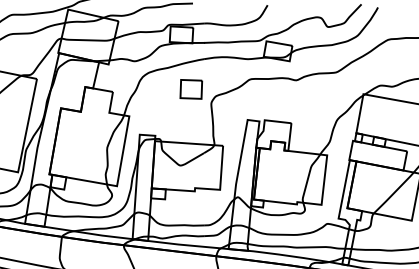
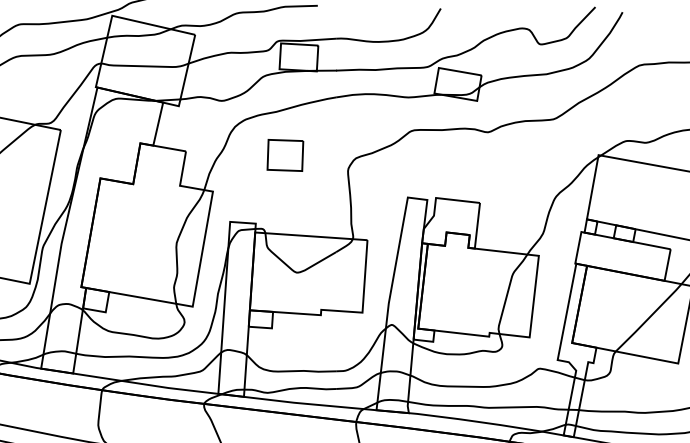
part: (191, 89) -> (285, 155), moved

